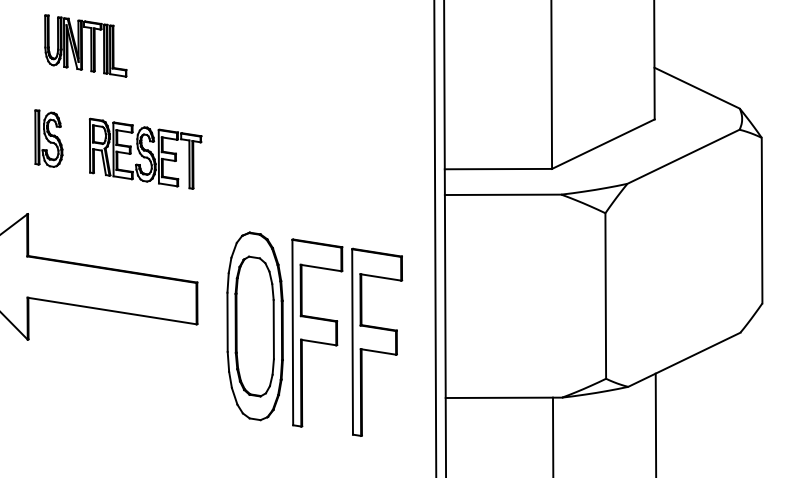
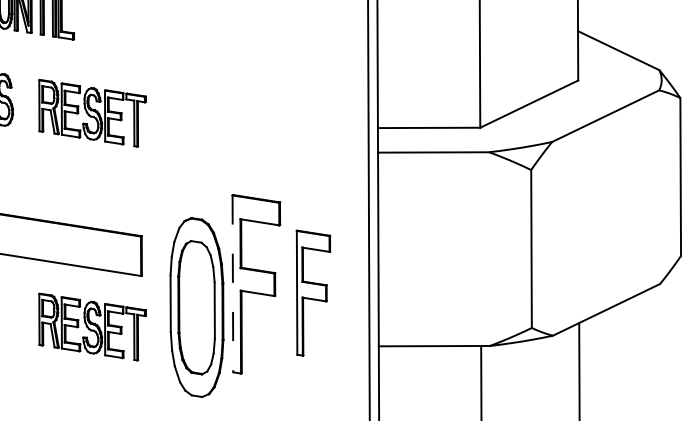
part: (254, 326) -> (196, 307), moved
line: (292, 332) -> (232, 283), solid -> dashed
part: (377, 341) -> (313, 292), size x0.7
part: (145, 377) -> (92, 326), added

